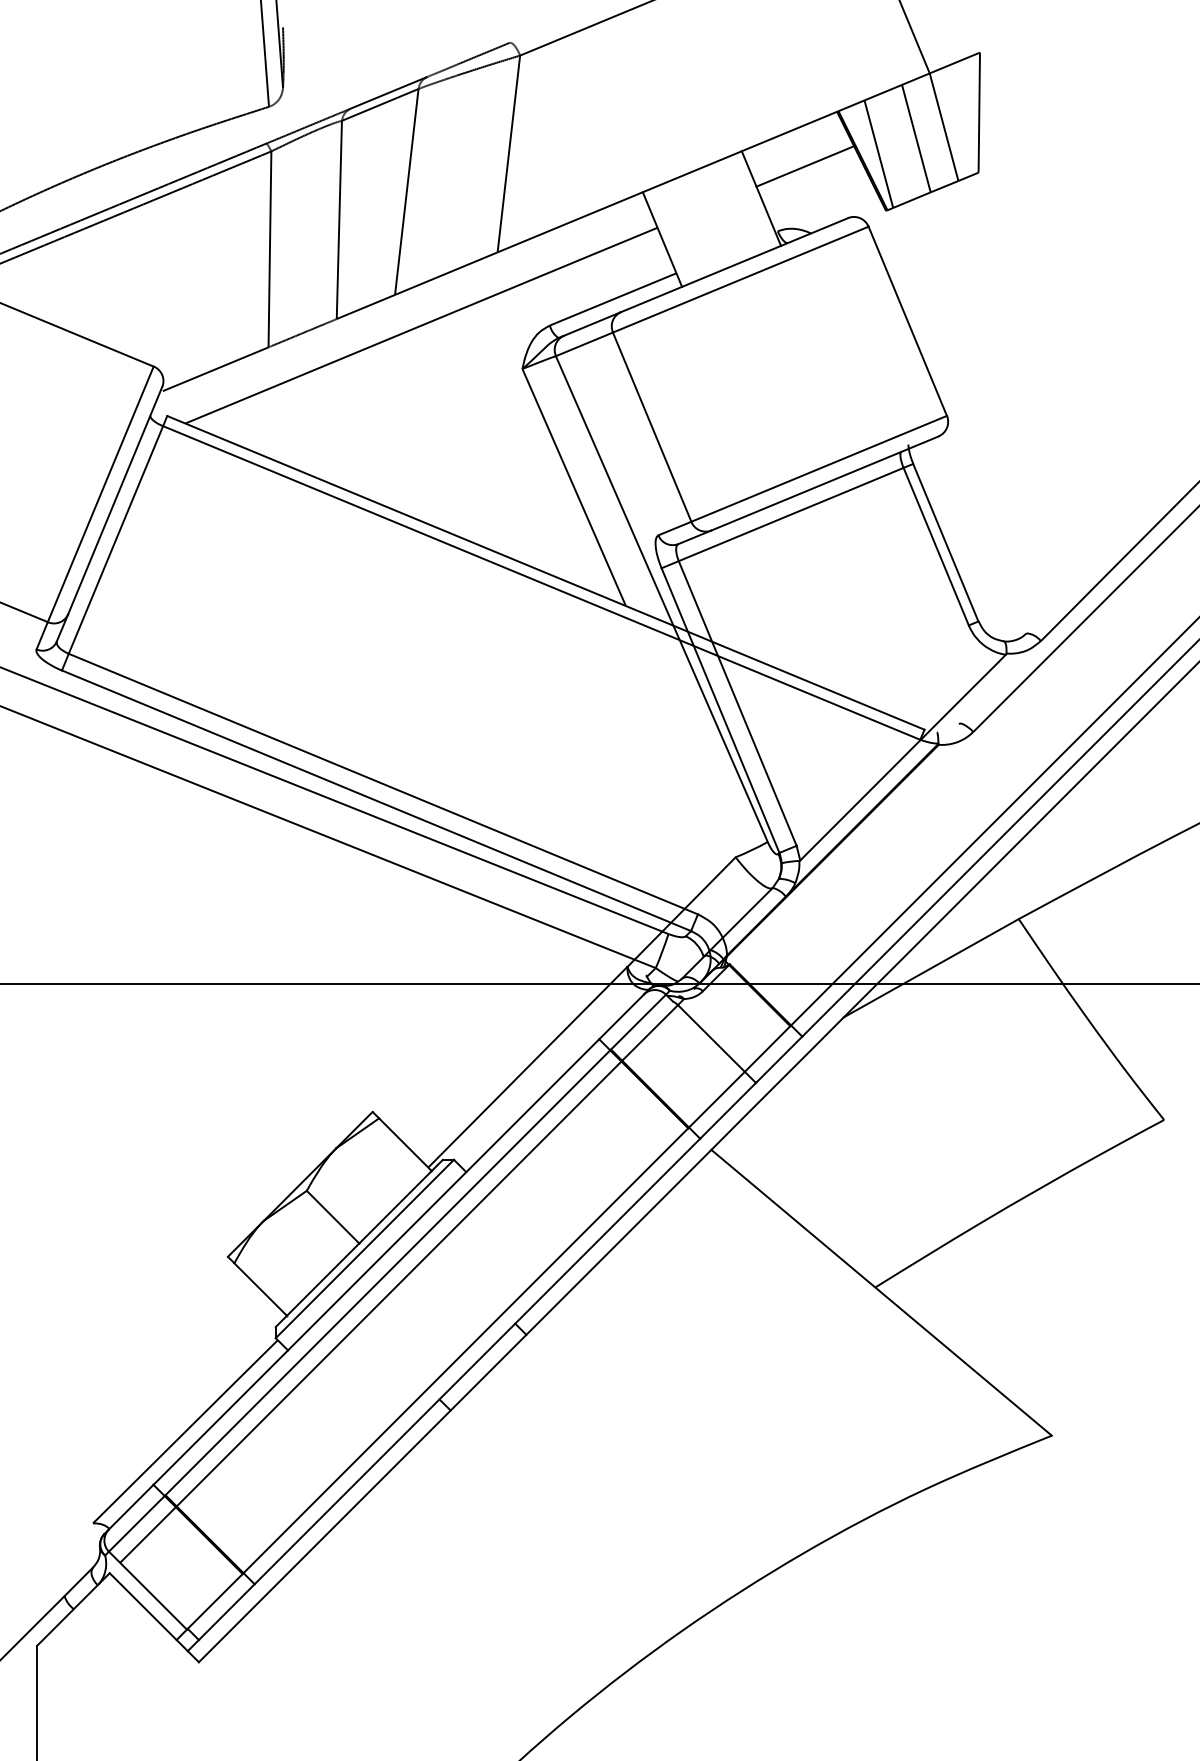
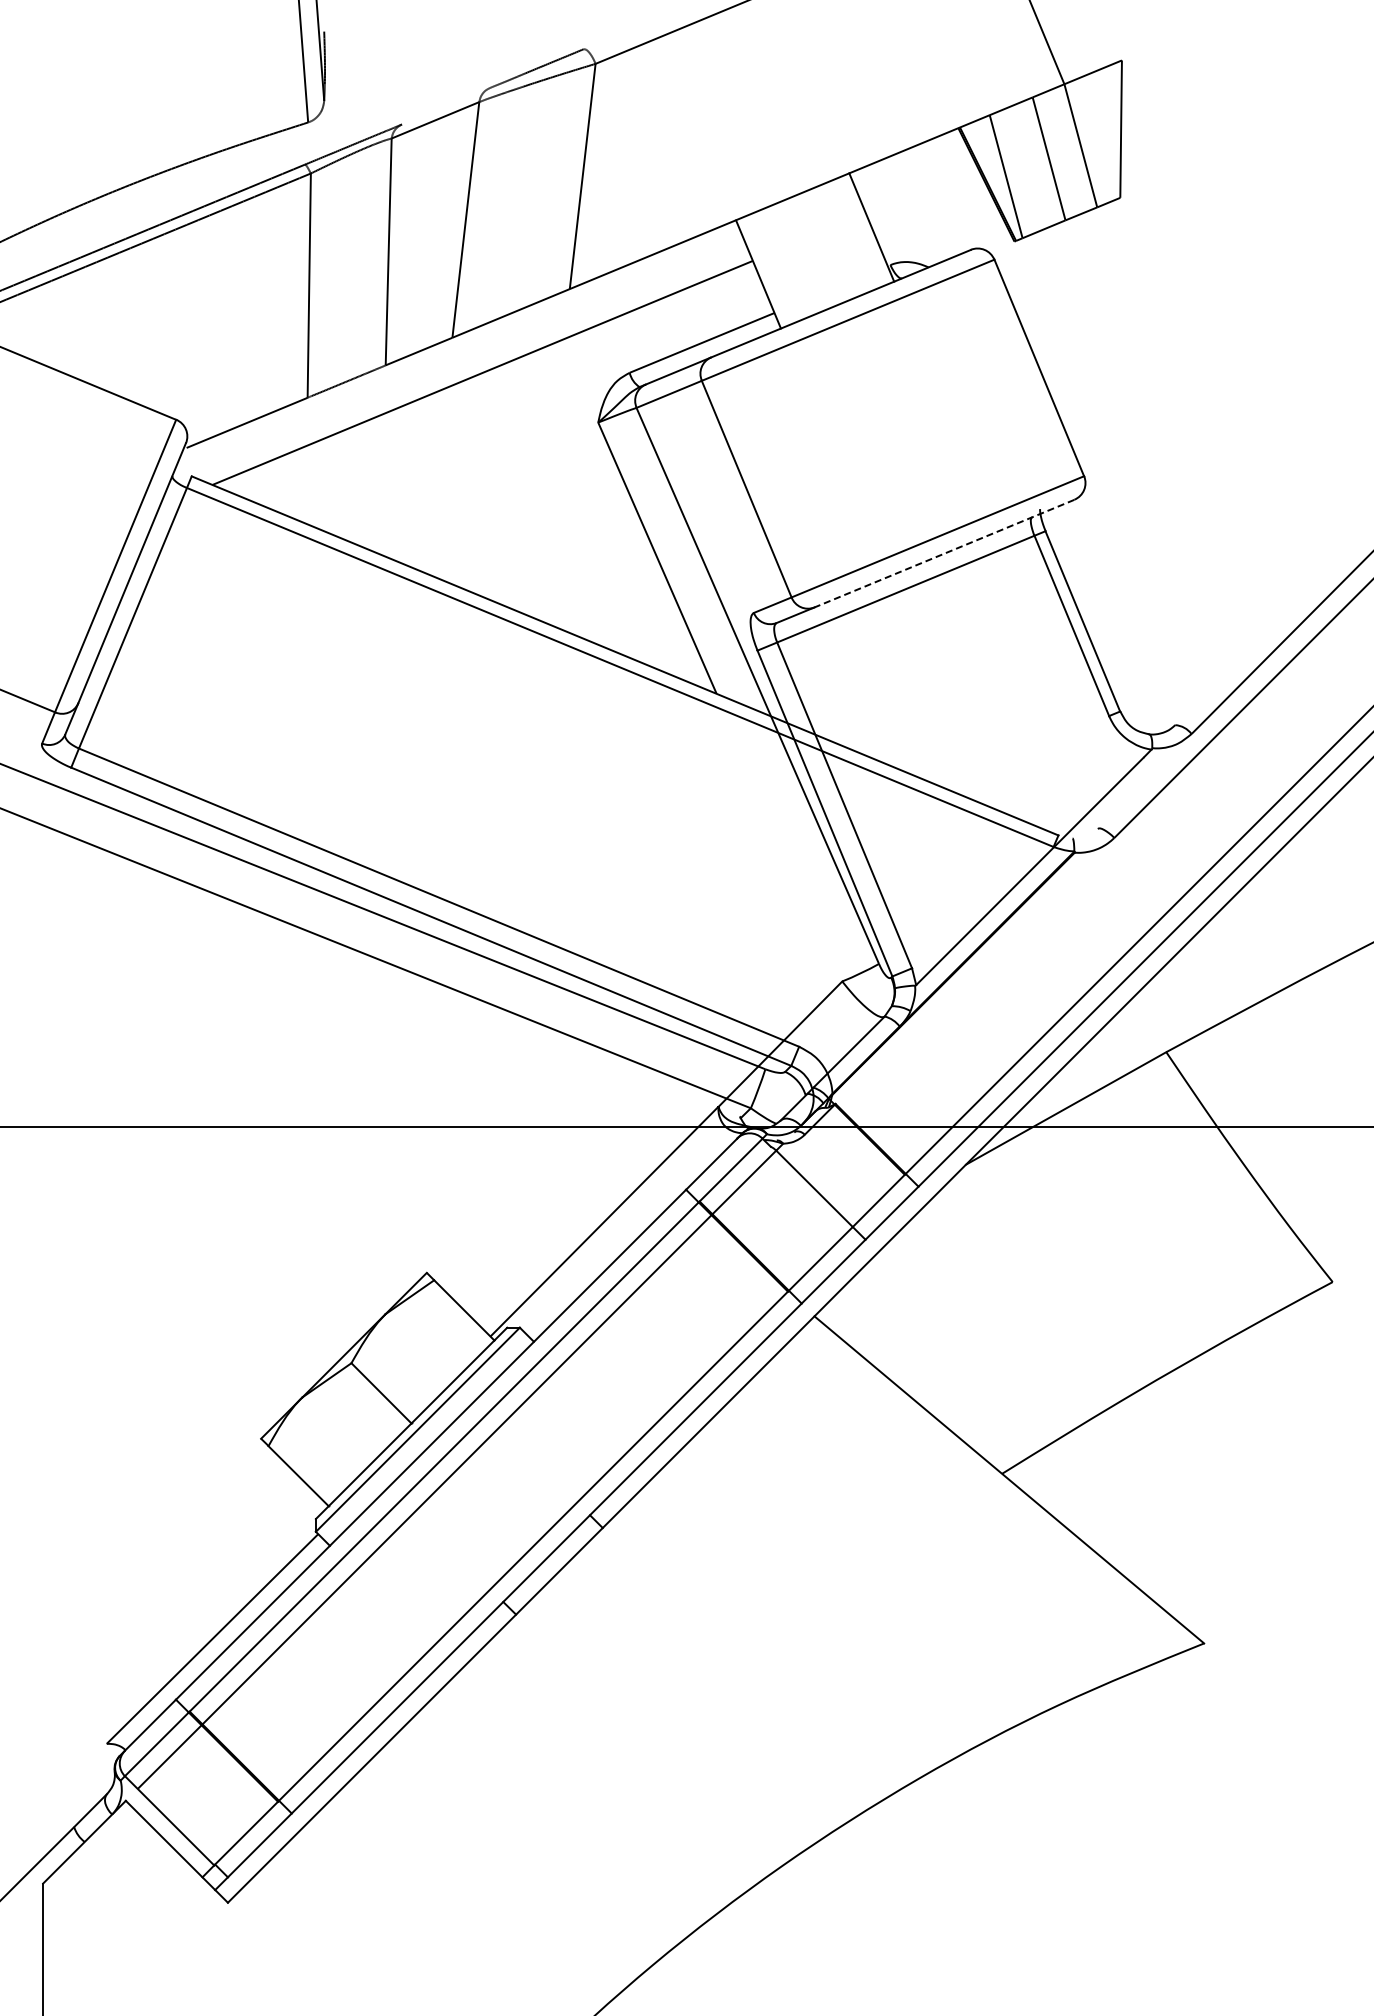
line: (389, 92) -> (445, 106), removed
line: (804, 166) -> (921, 190), removed
line: (824, 483) -> (944, 553), solid -> dashed

